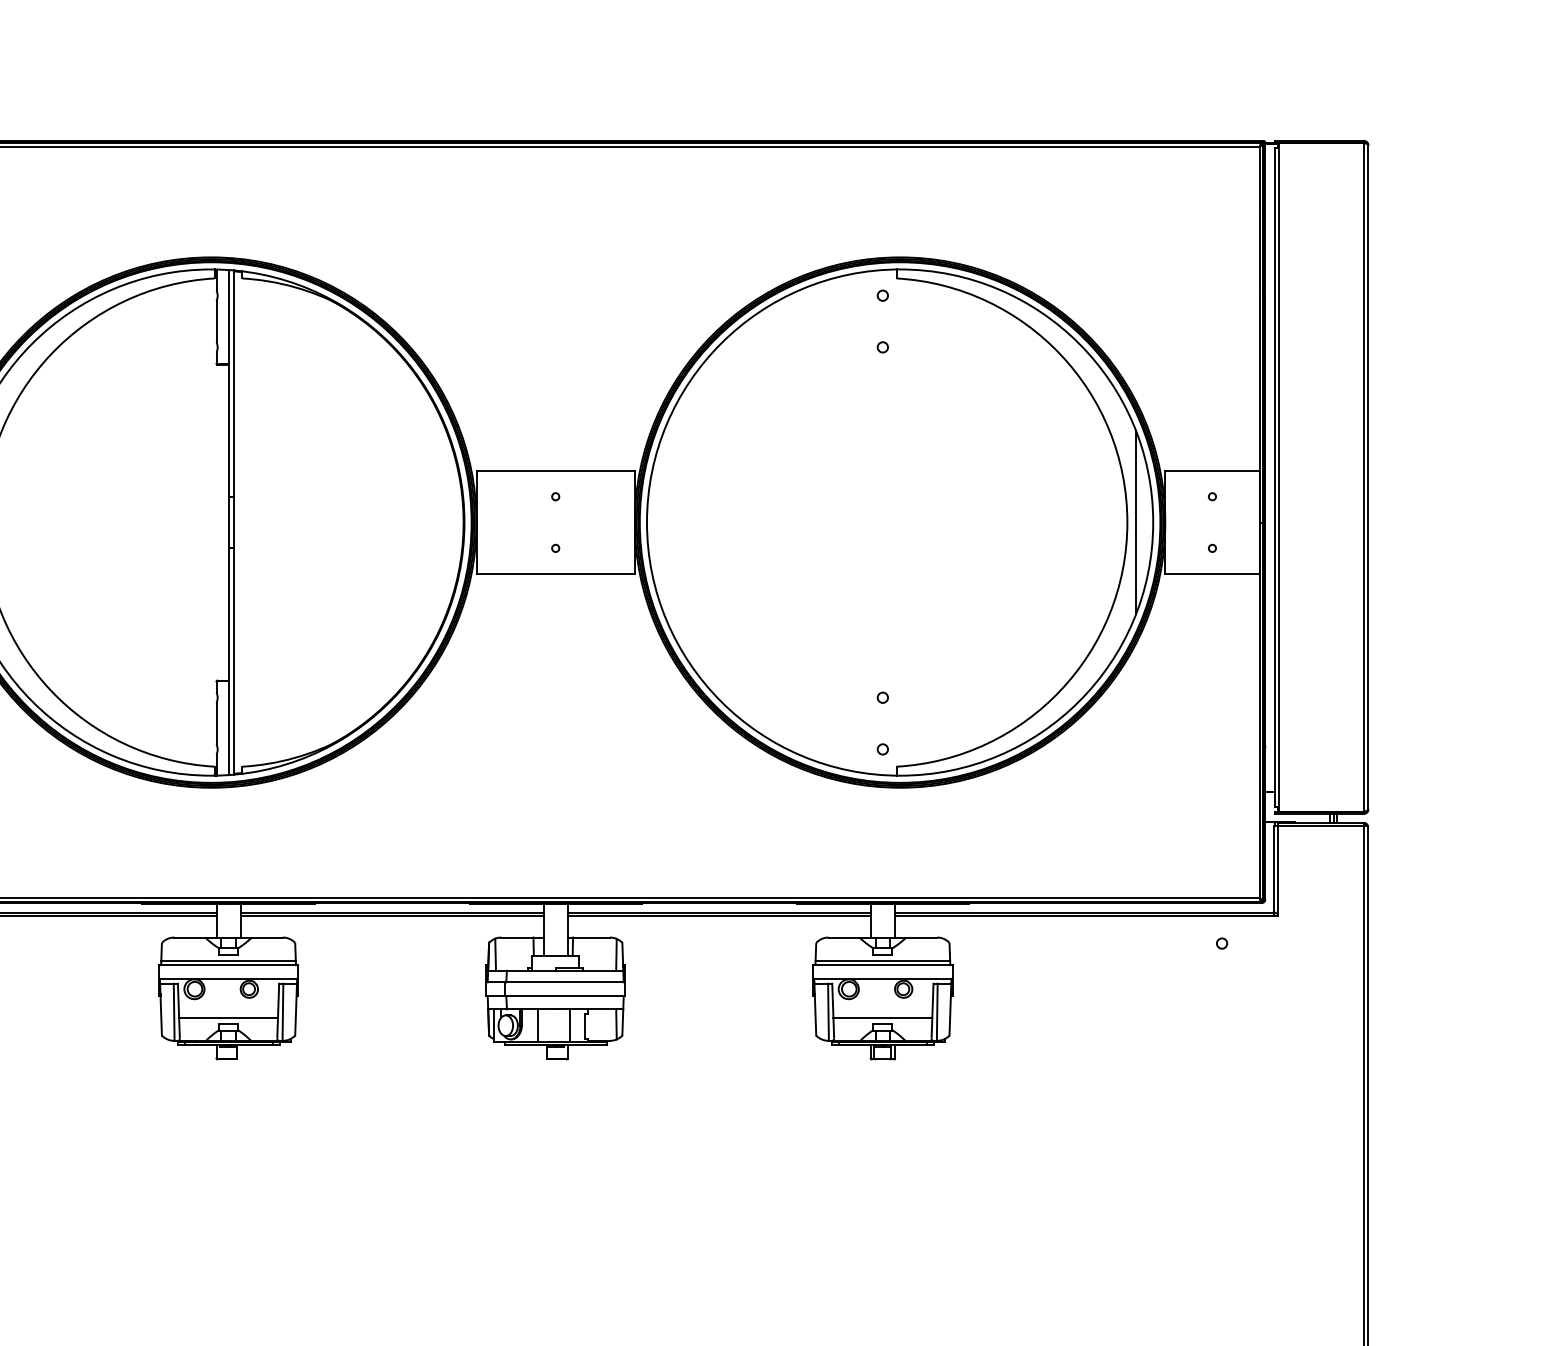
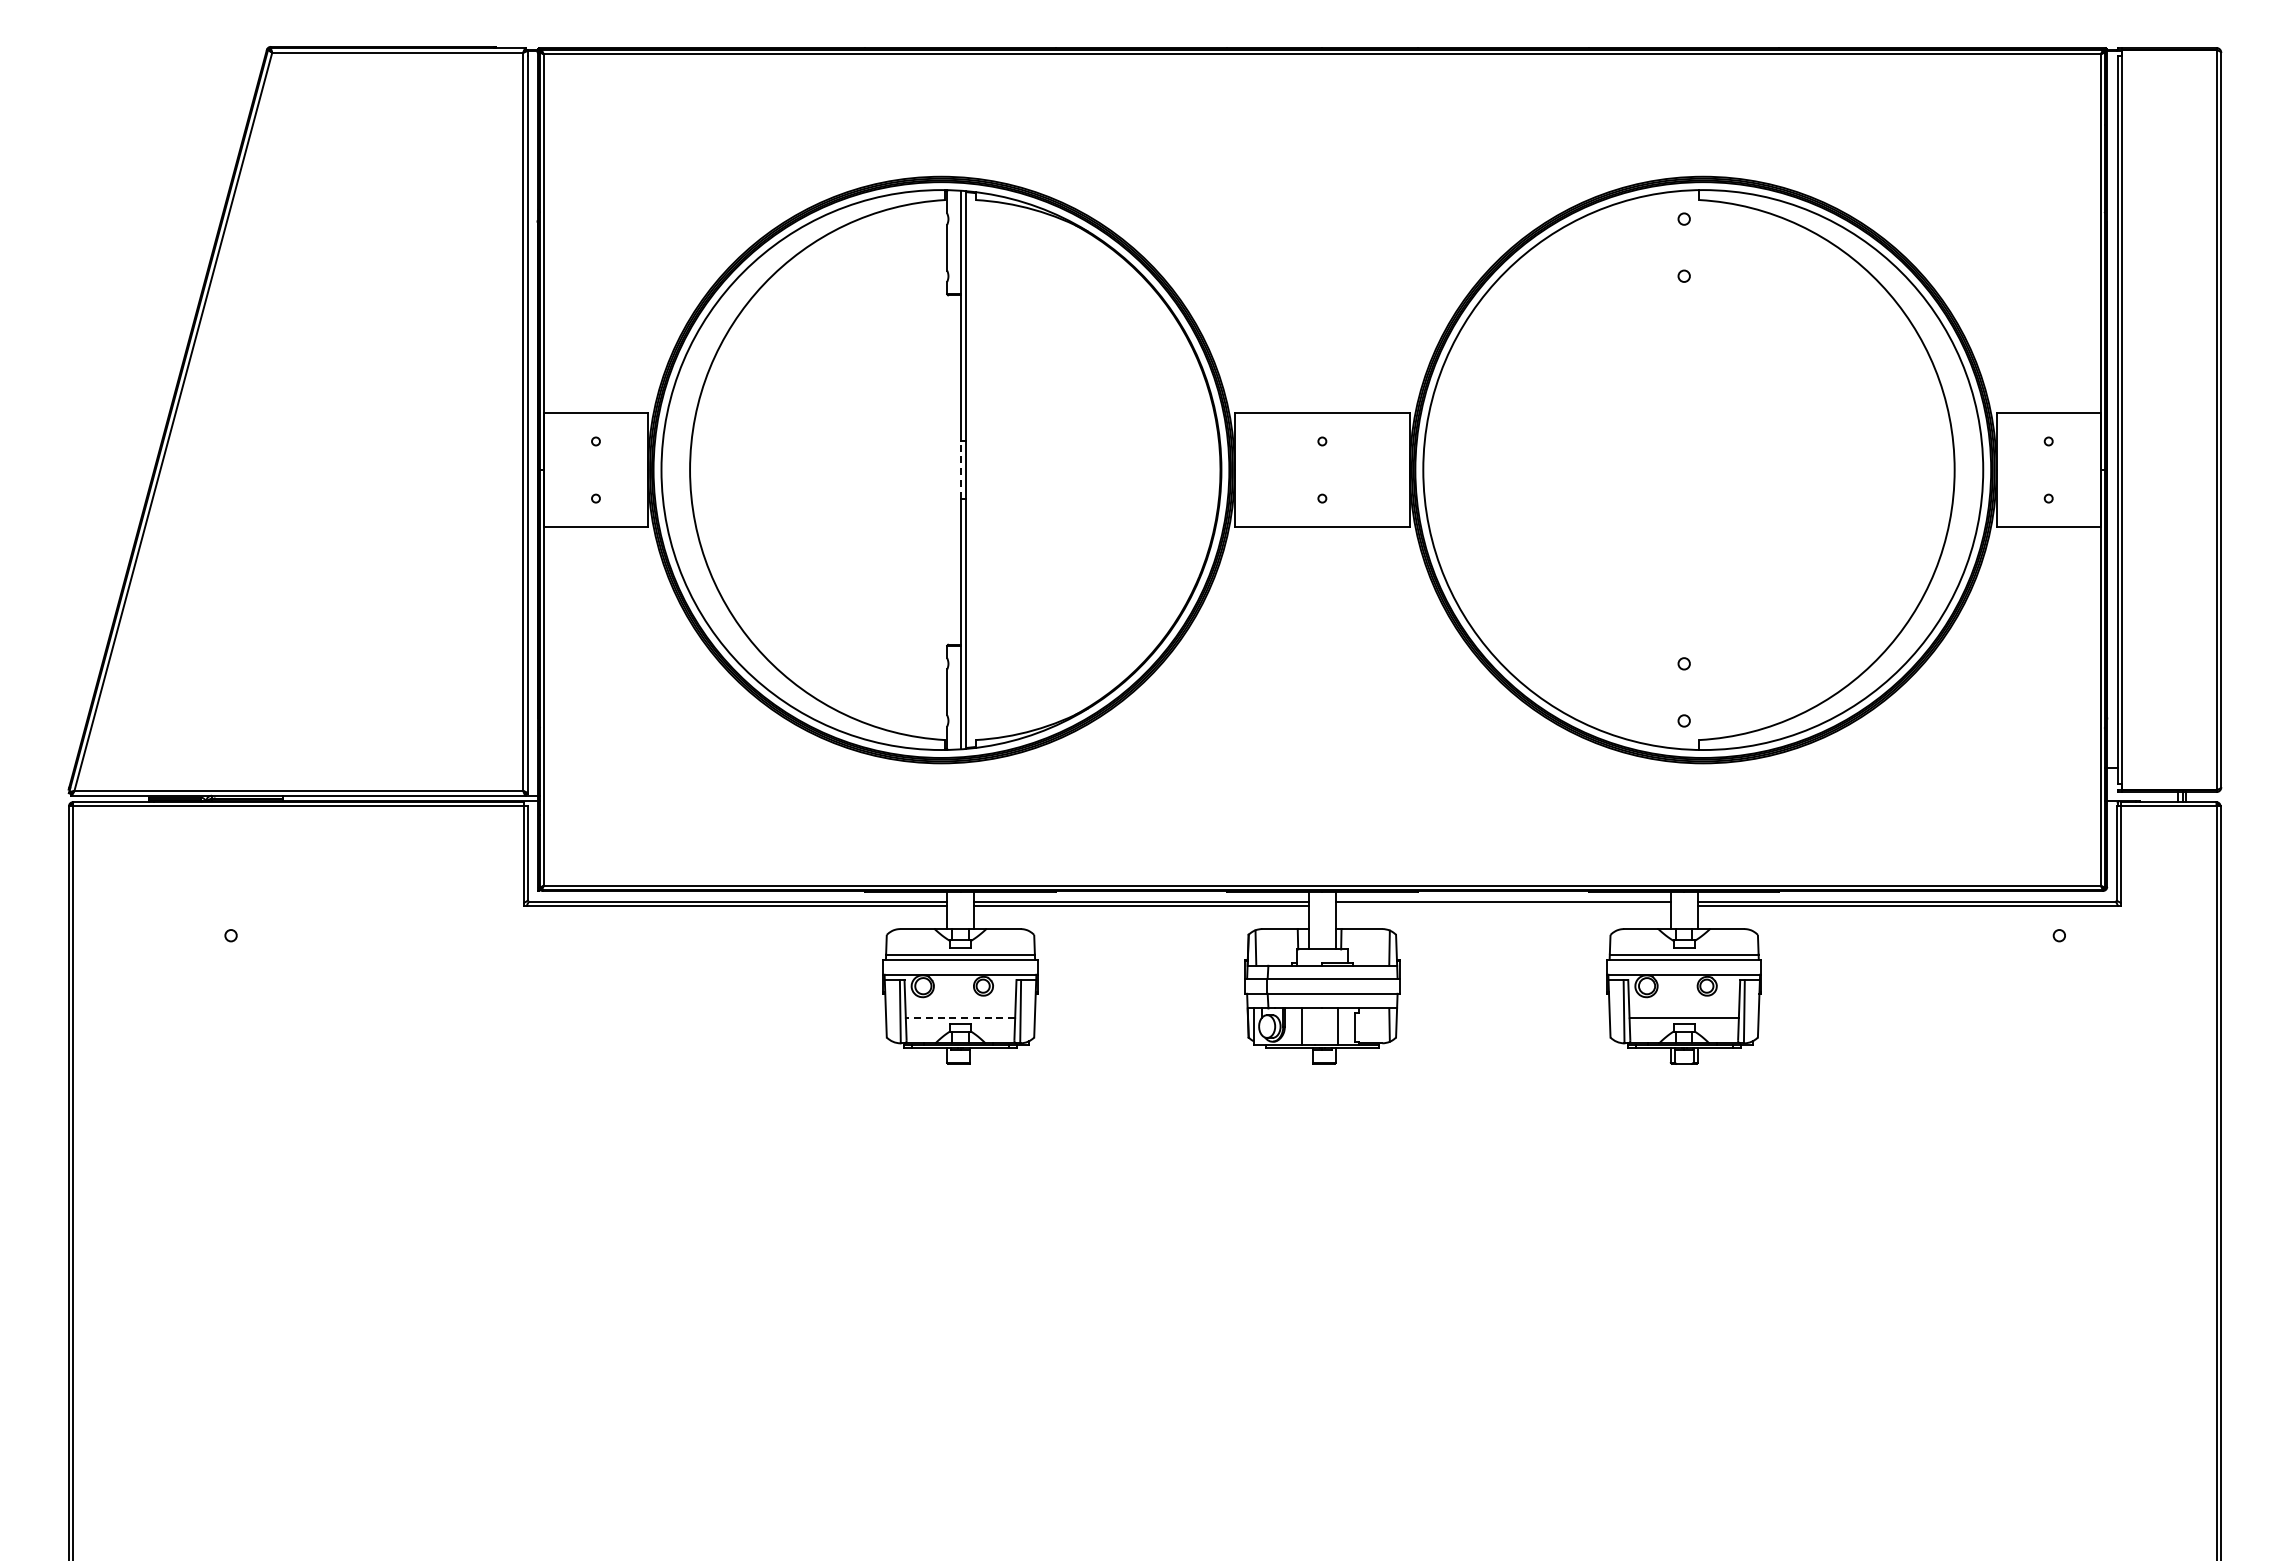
line: (228, 522) -> (960, 470), solid -> dashed
line: (1136, 522) -> (1964, 469), removed
line: (718, 916) -> (1502, 905), removed
line: (228, 1017) -> (960, 1017), solid -> dashed

